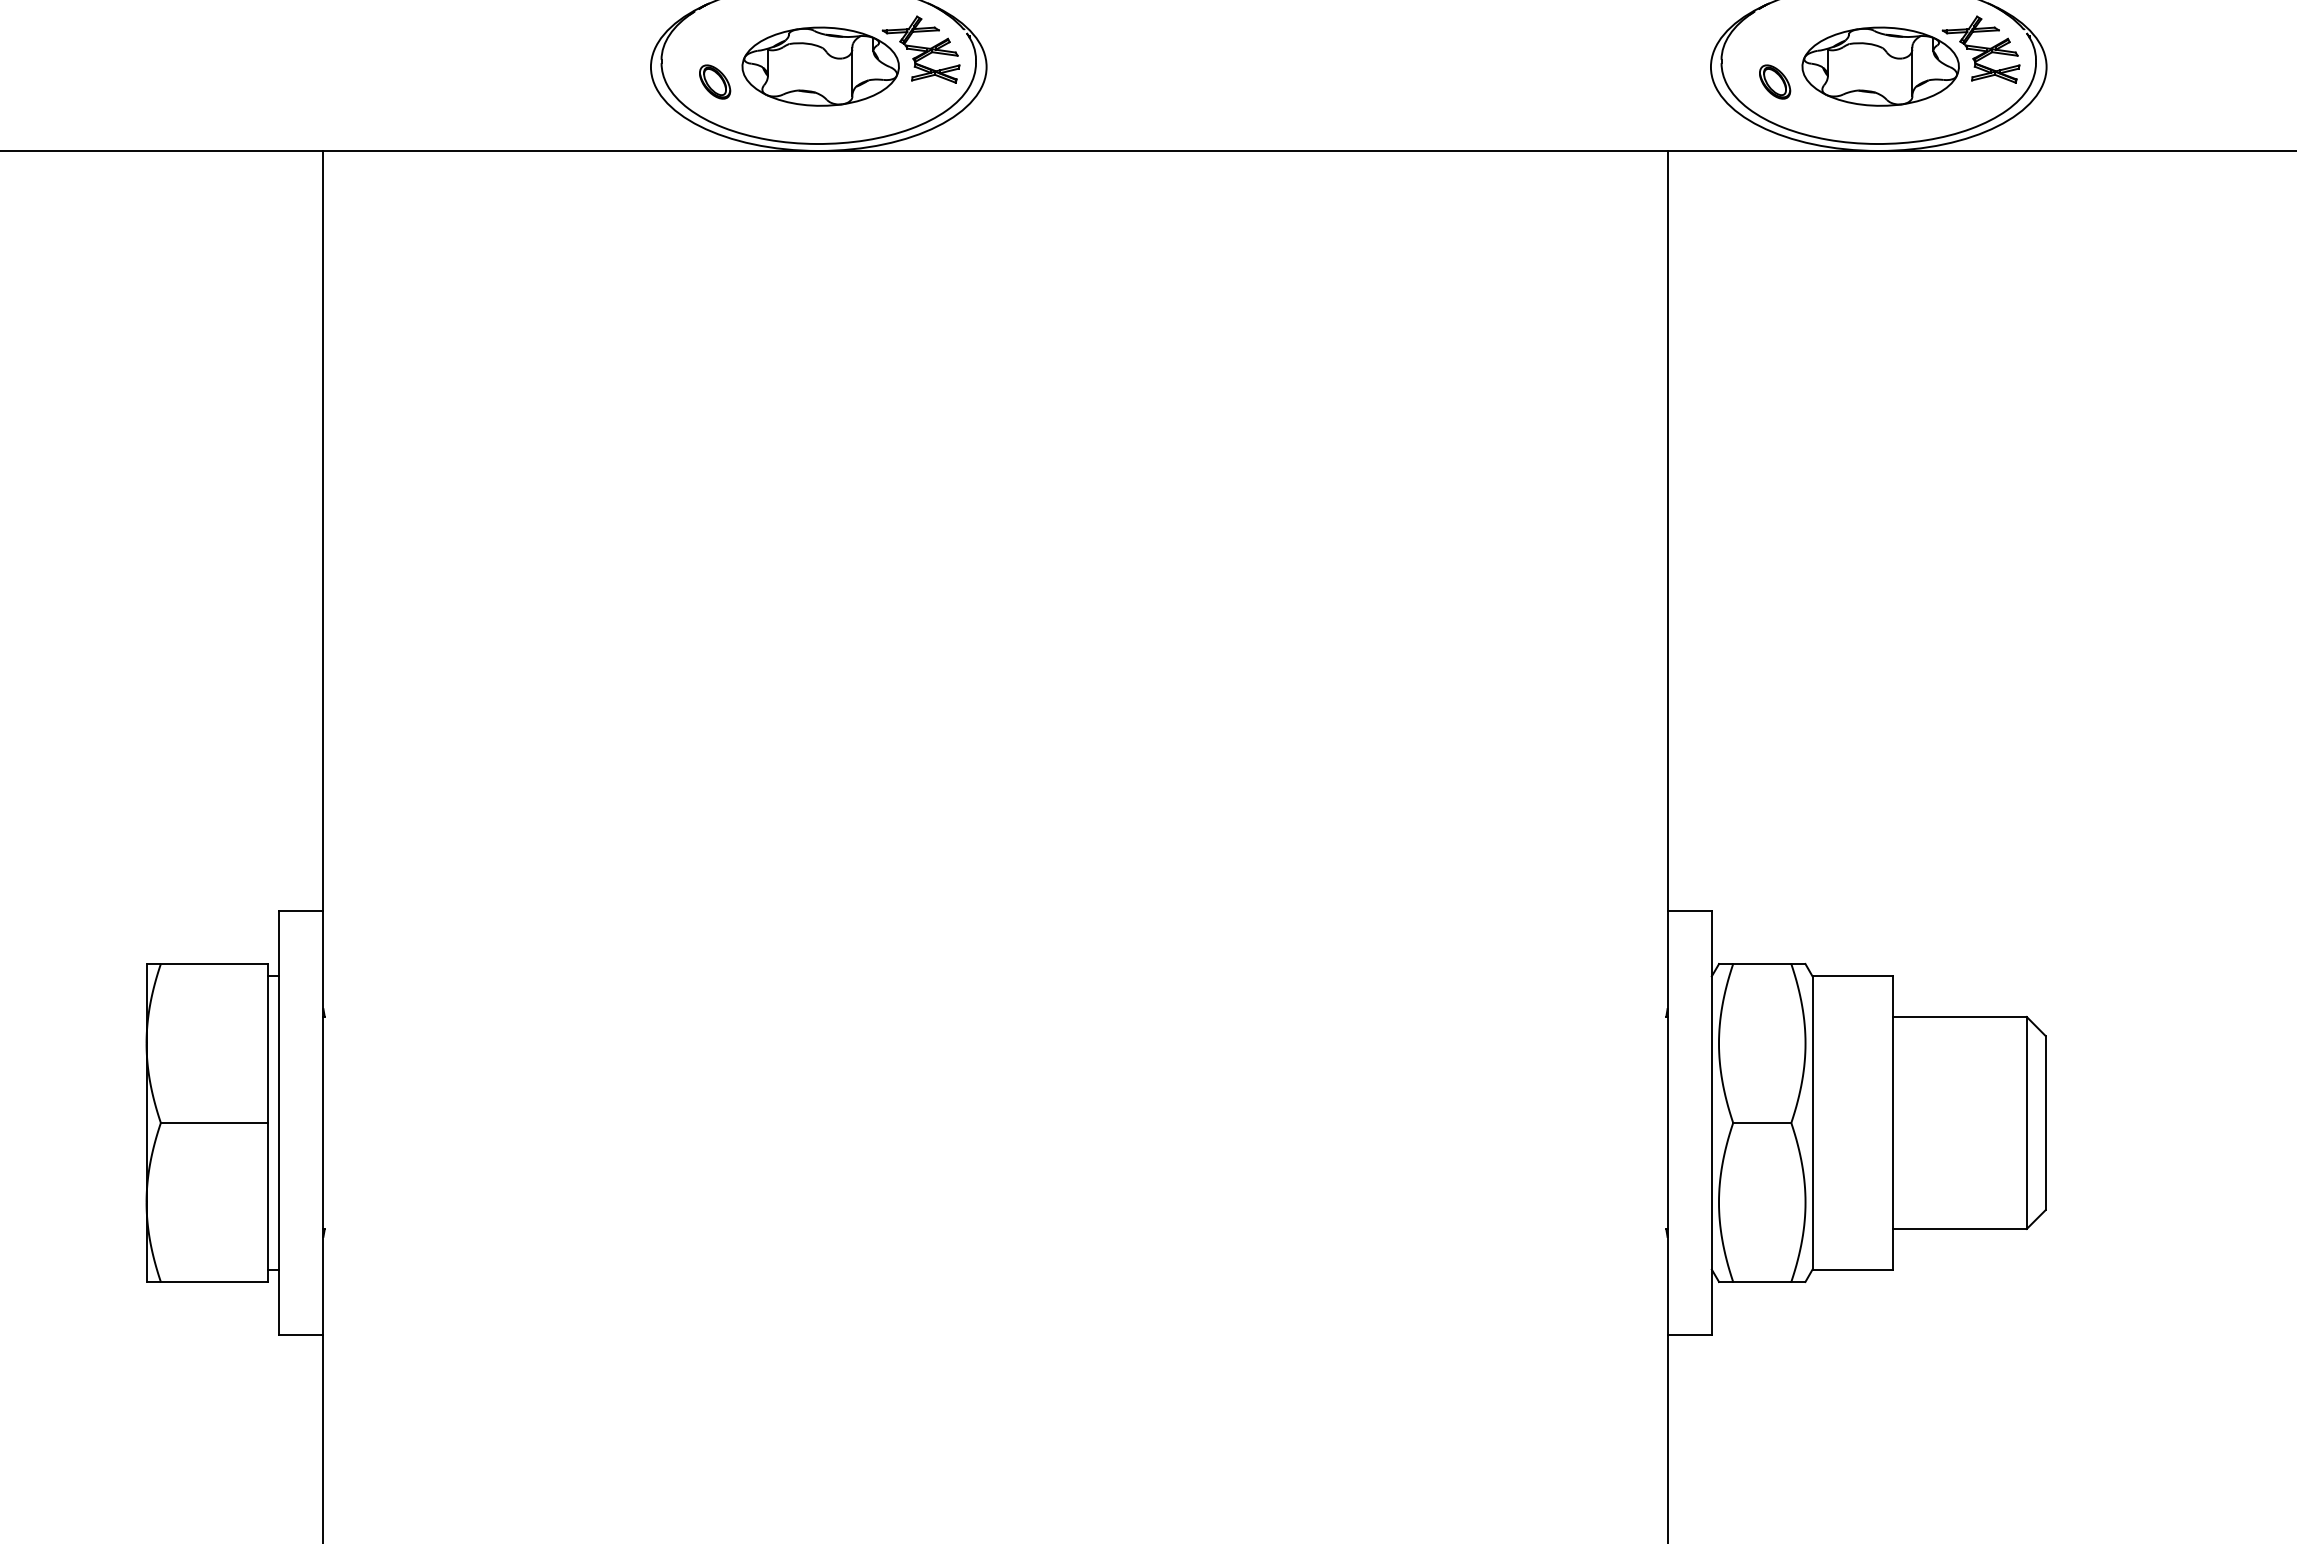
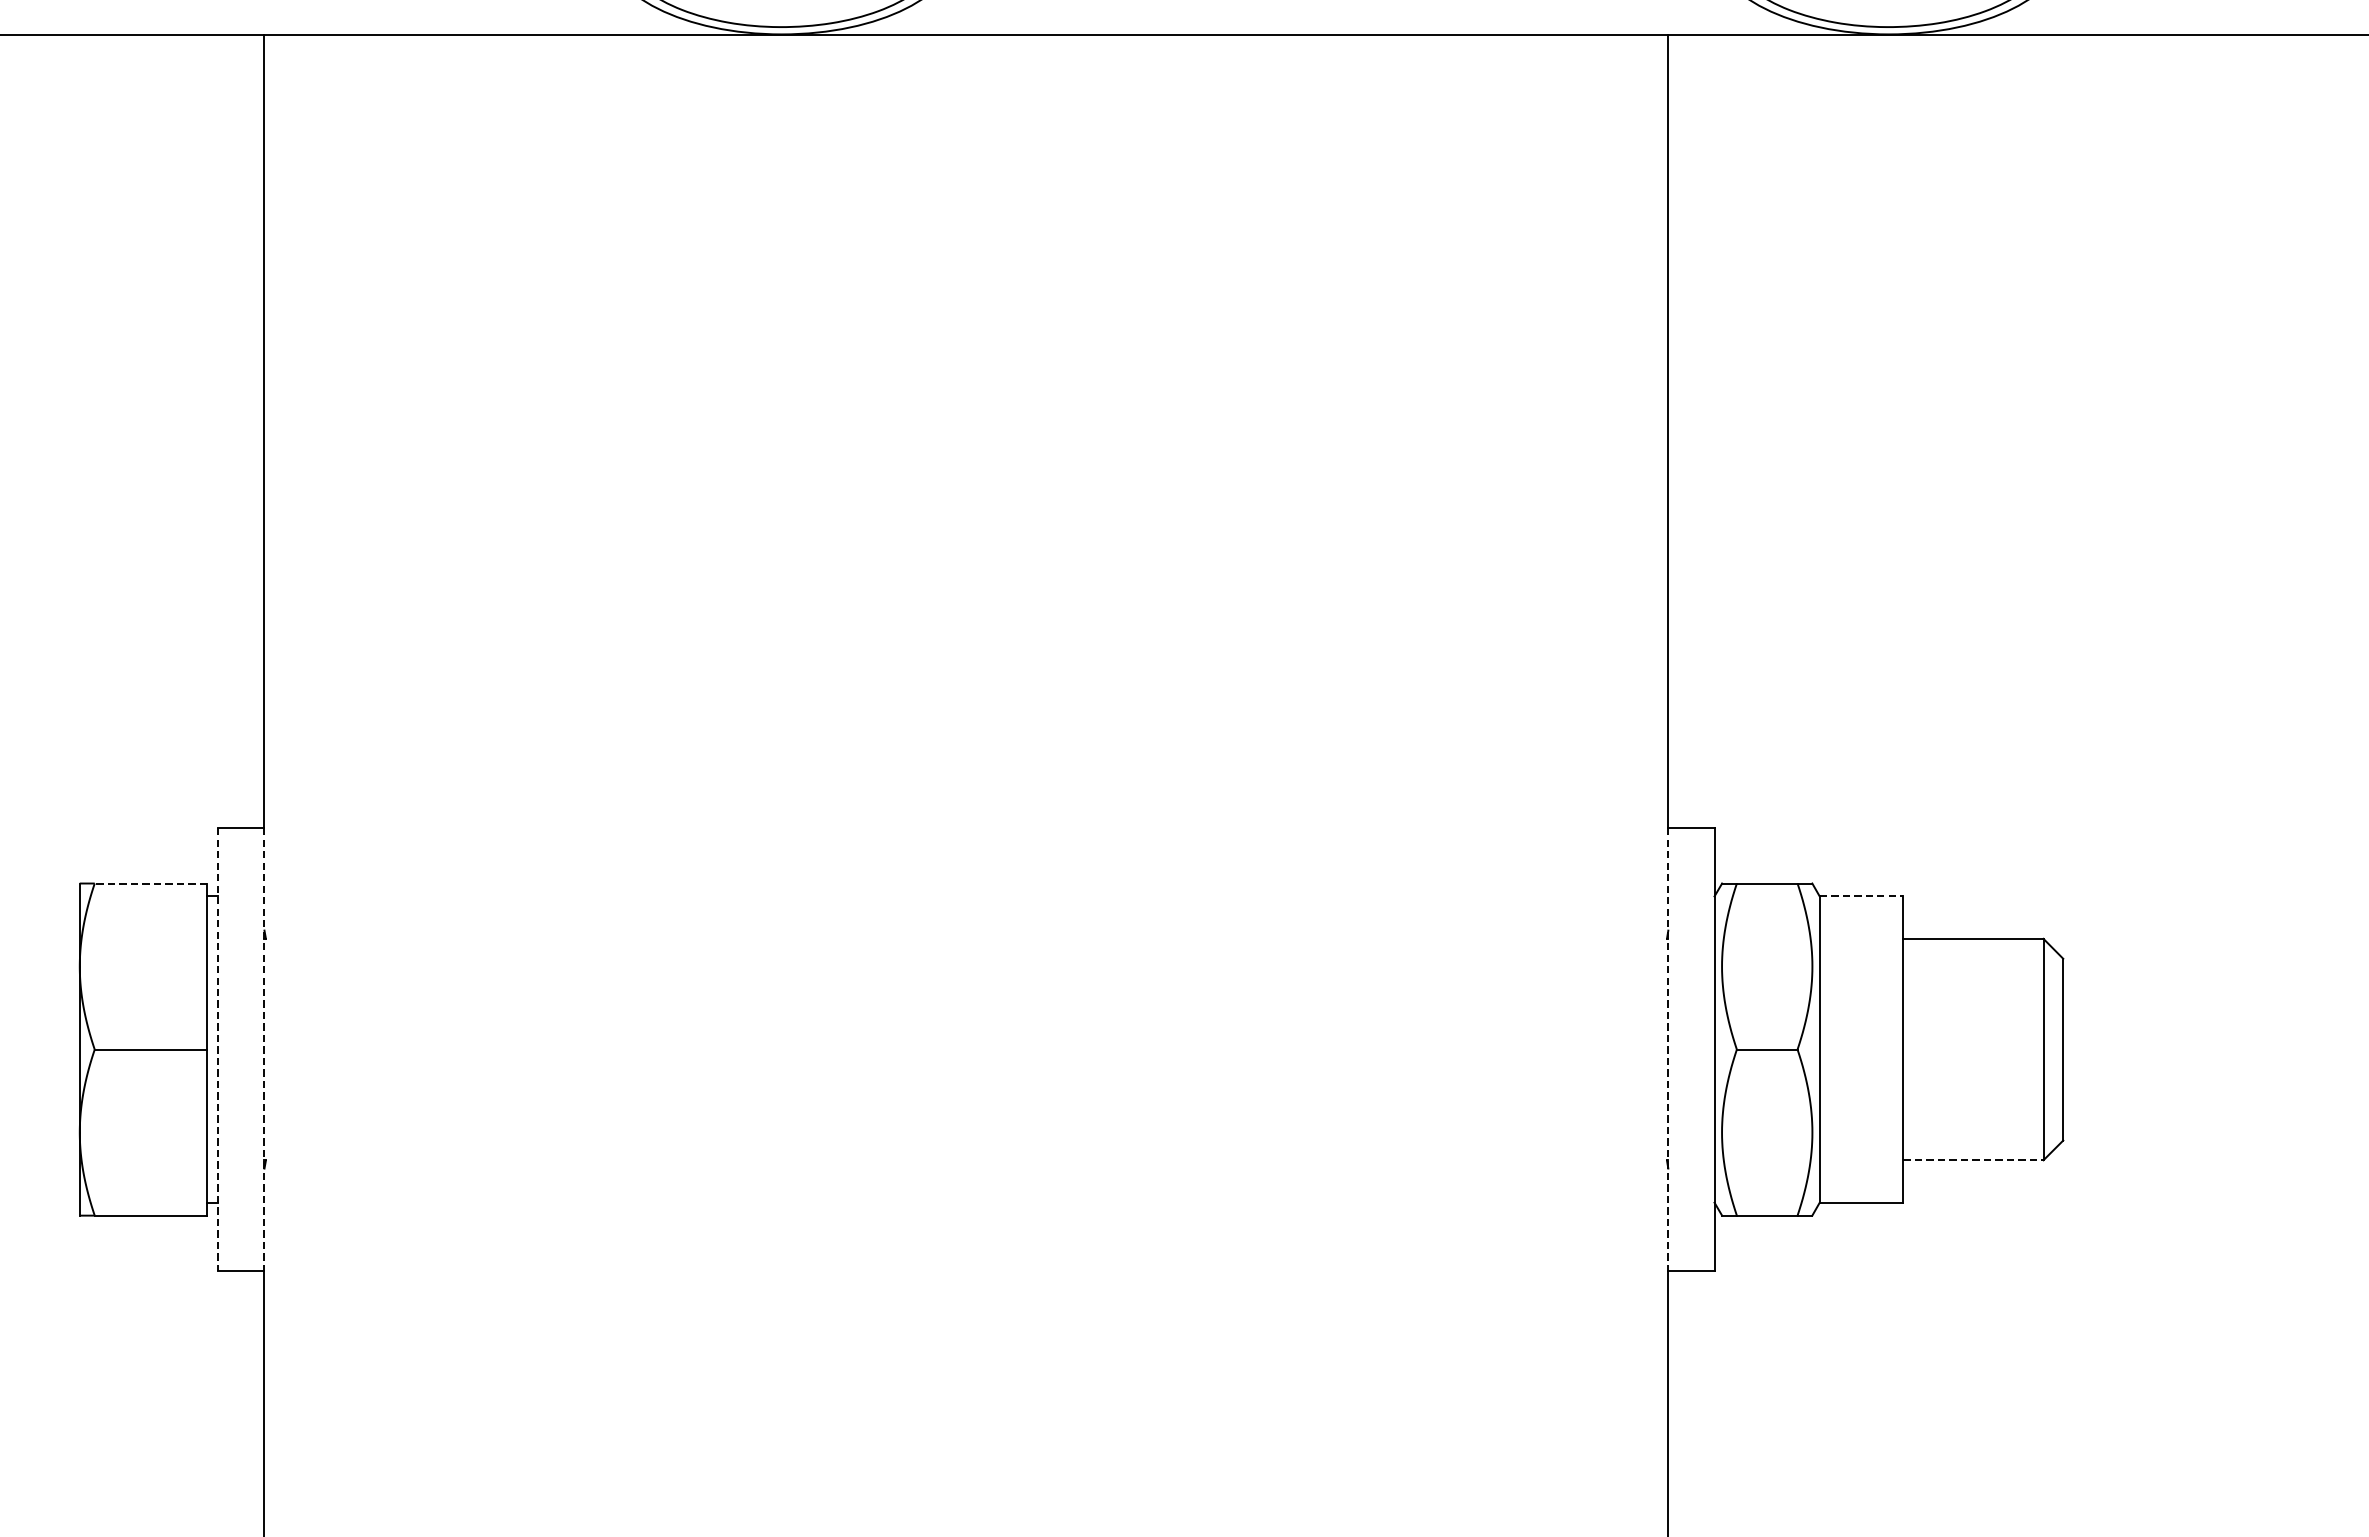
line: (214, 963) -> (150, 883), solid -> dashed
line: (1853, 976) -> (1862, 896), solid -> dashed
line: (279, 1122) -> (218, 1049), solid -> dashed
line: (323, 1122) -> (264, 1049), solid -> dashed
line: (1667, 1122) -> (1668, 1049), solid -> dashed
line: (1960, 1228) -> (1974, 1159), solid -> dashed

